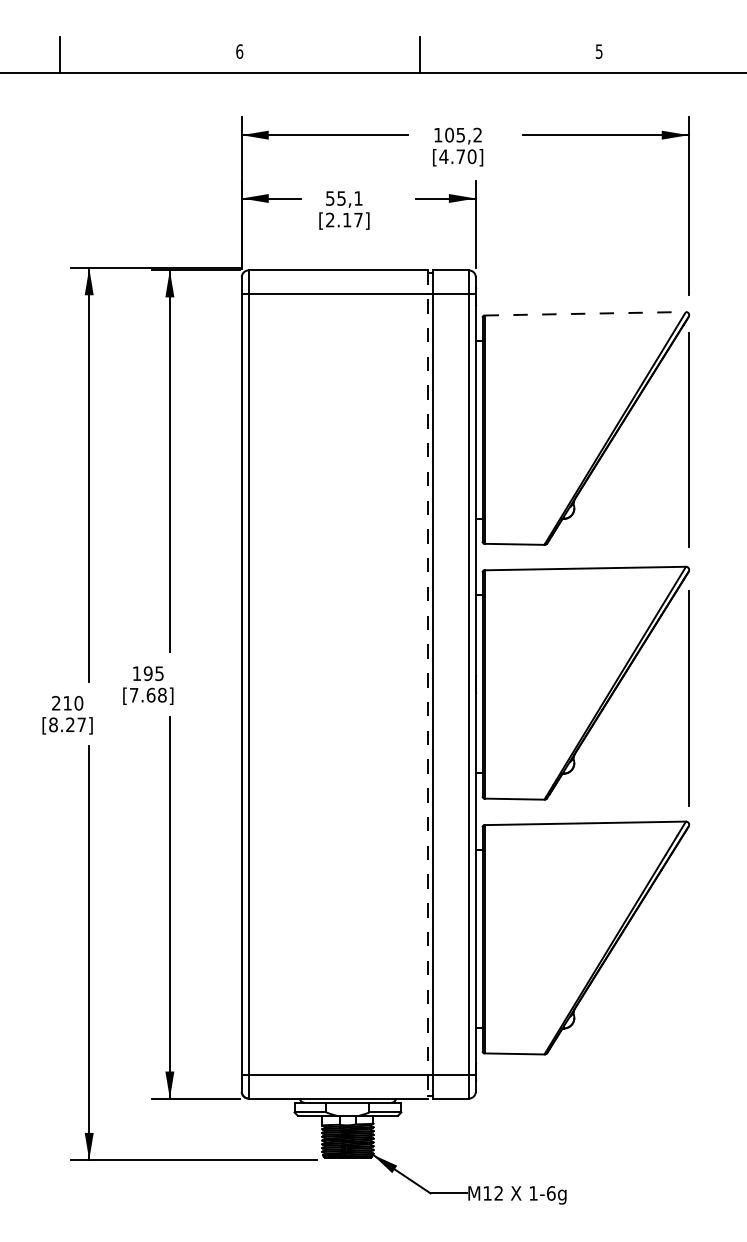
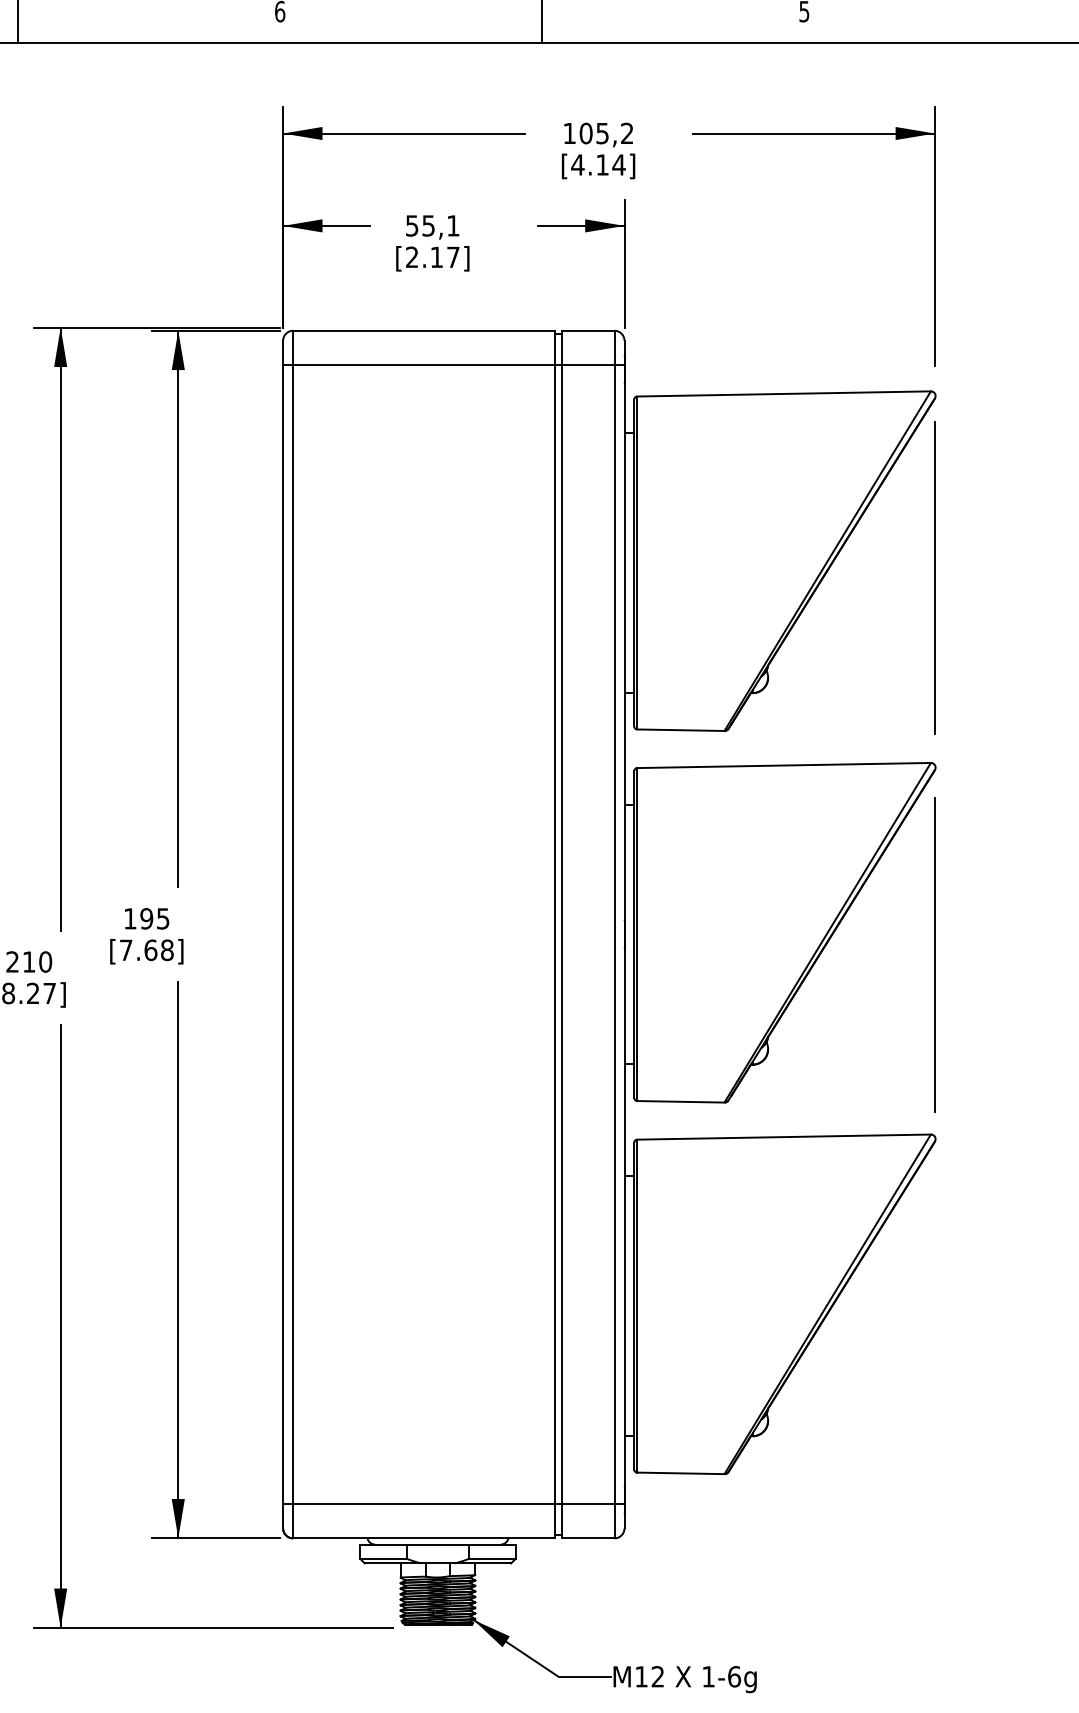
text: (466, 156) -> (610, 164), [4.70] -> [4.14]
line: (585, 313) -> (784, 393), dashed -> solid
line: (428, 684) -> (555, 934), dashed -> solid

